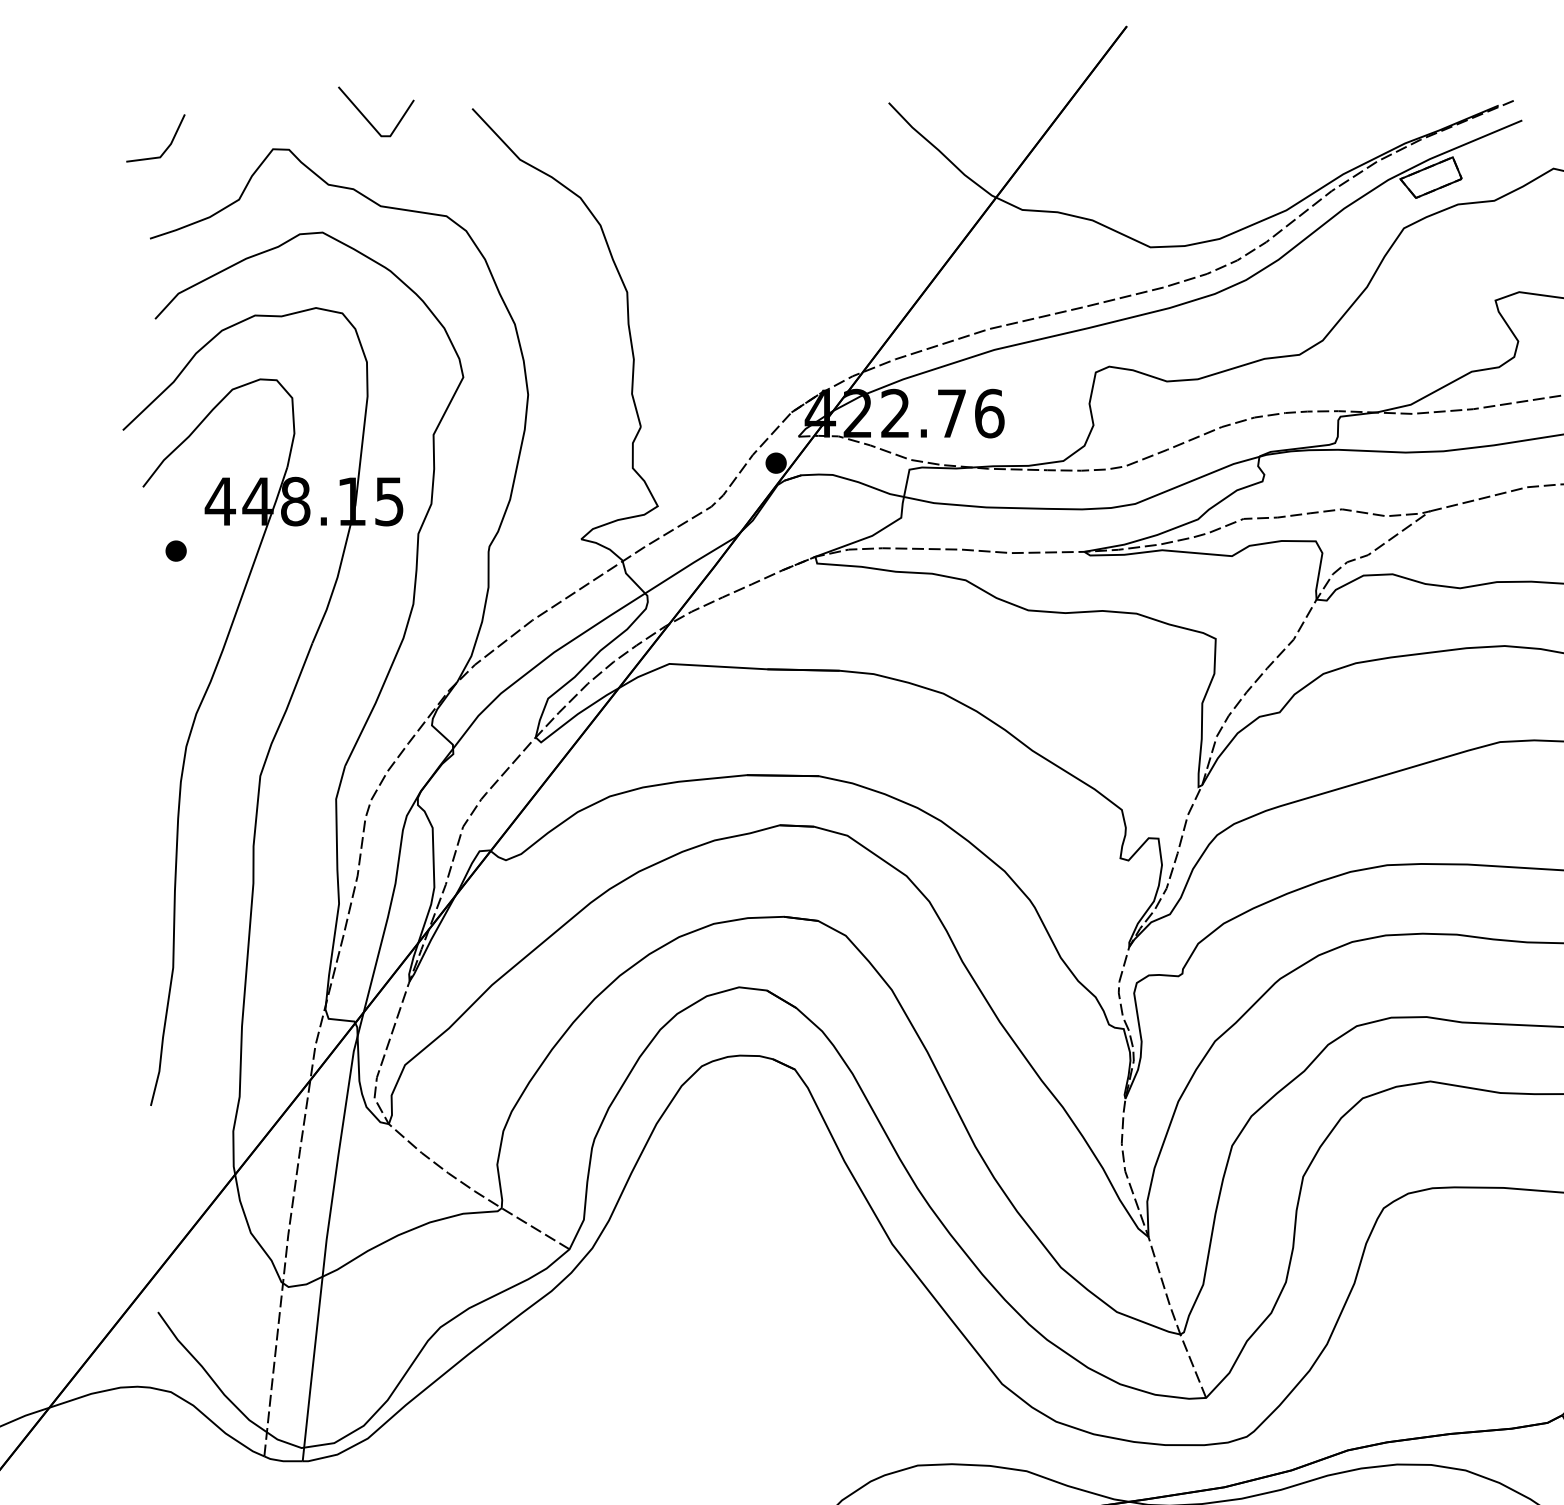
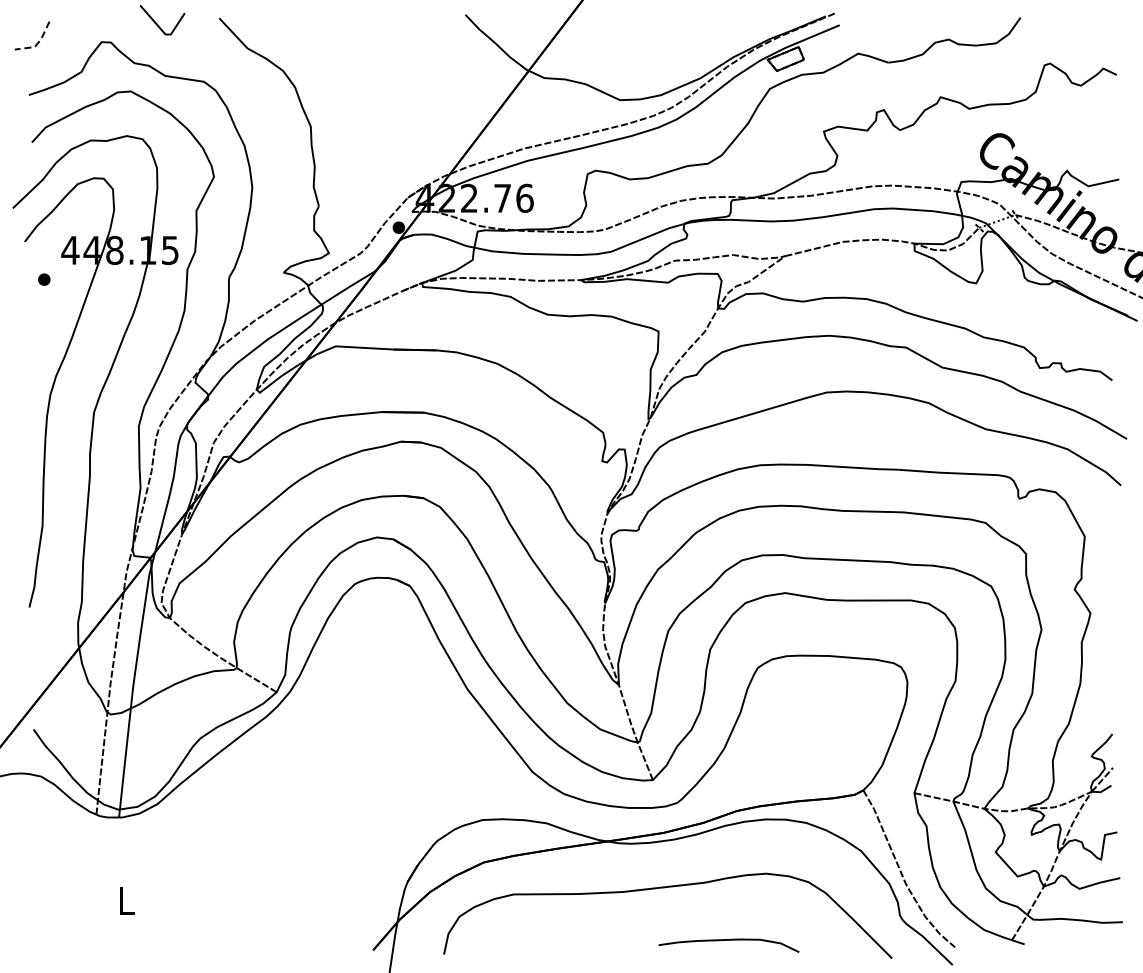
line: (164, 151) -> (37, 43), solid -> dashed

